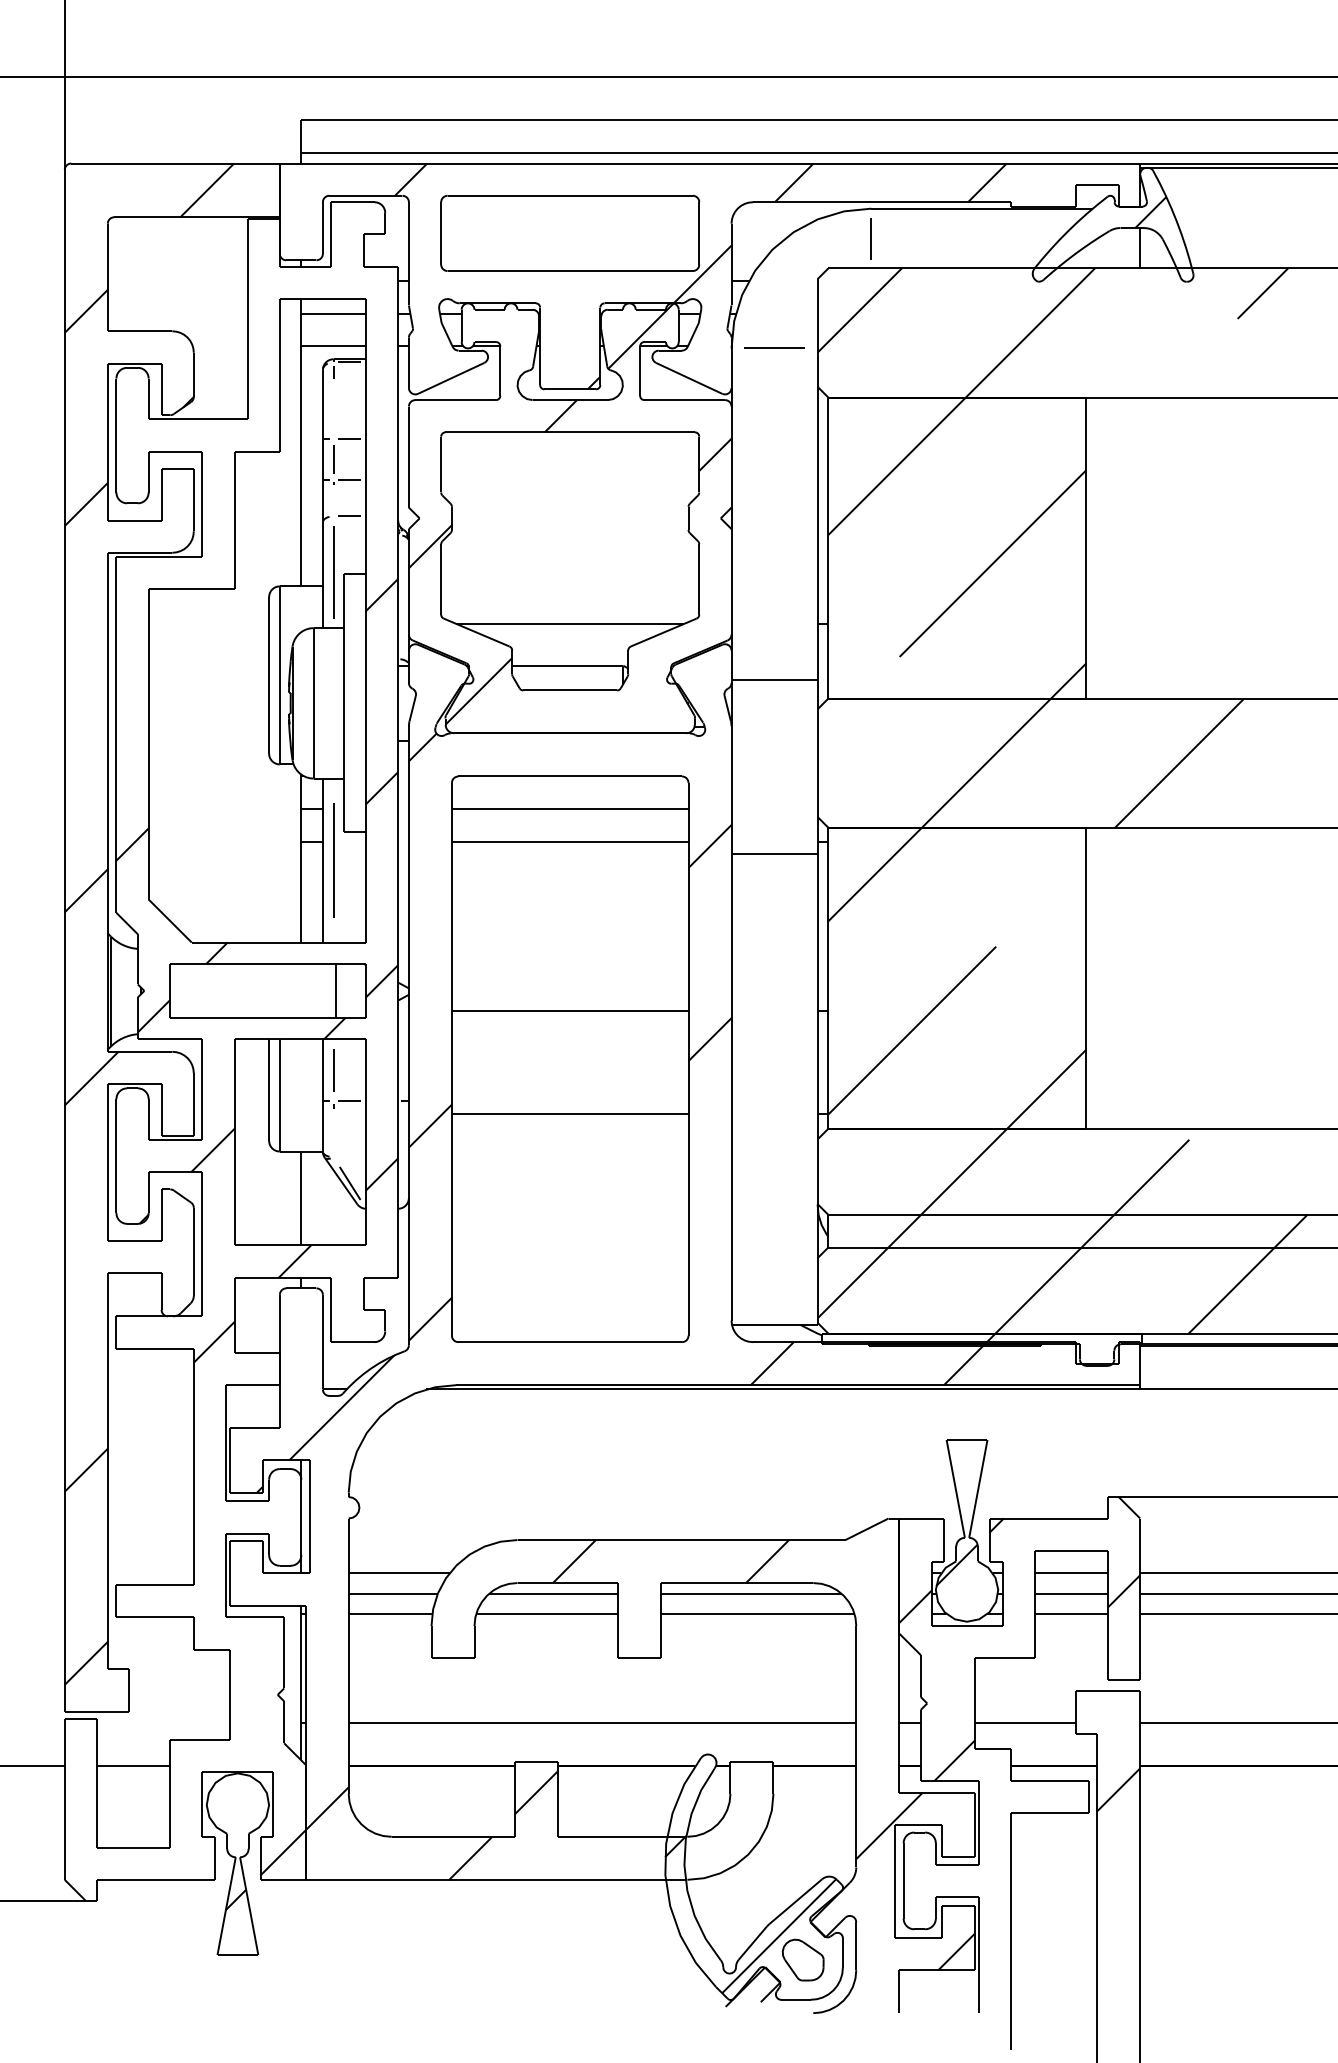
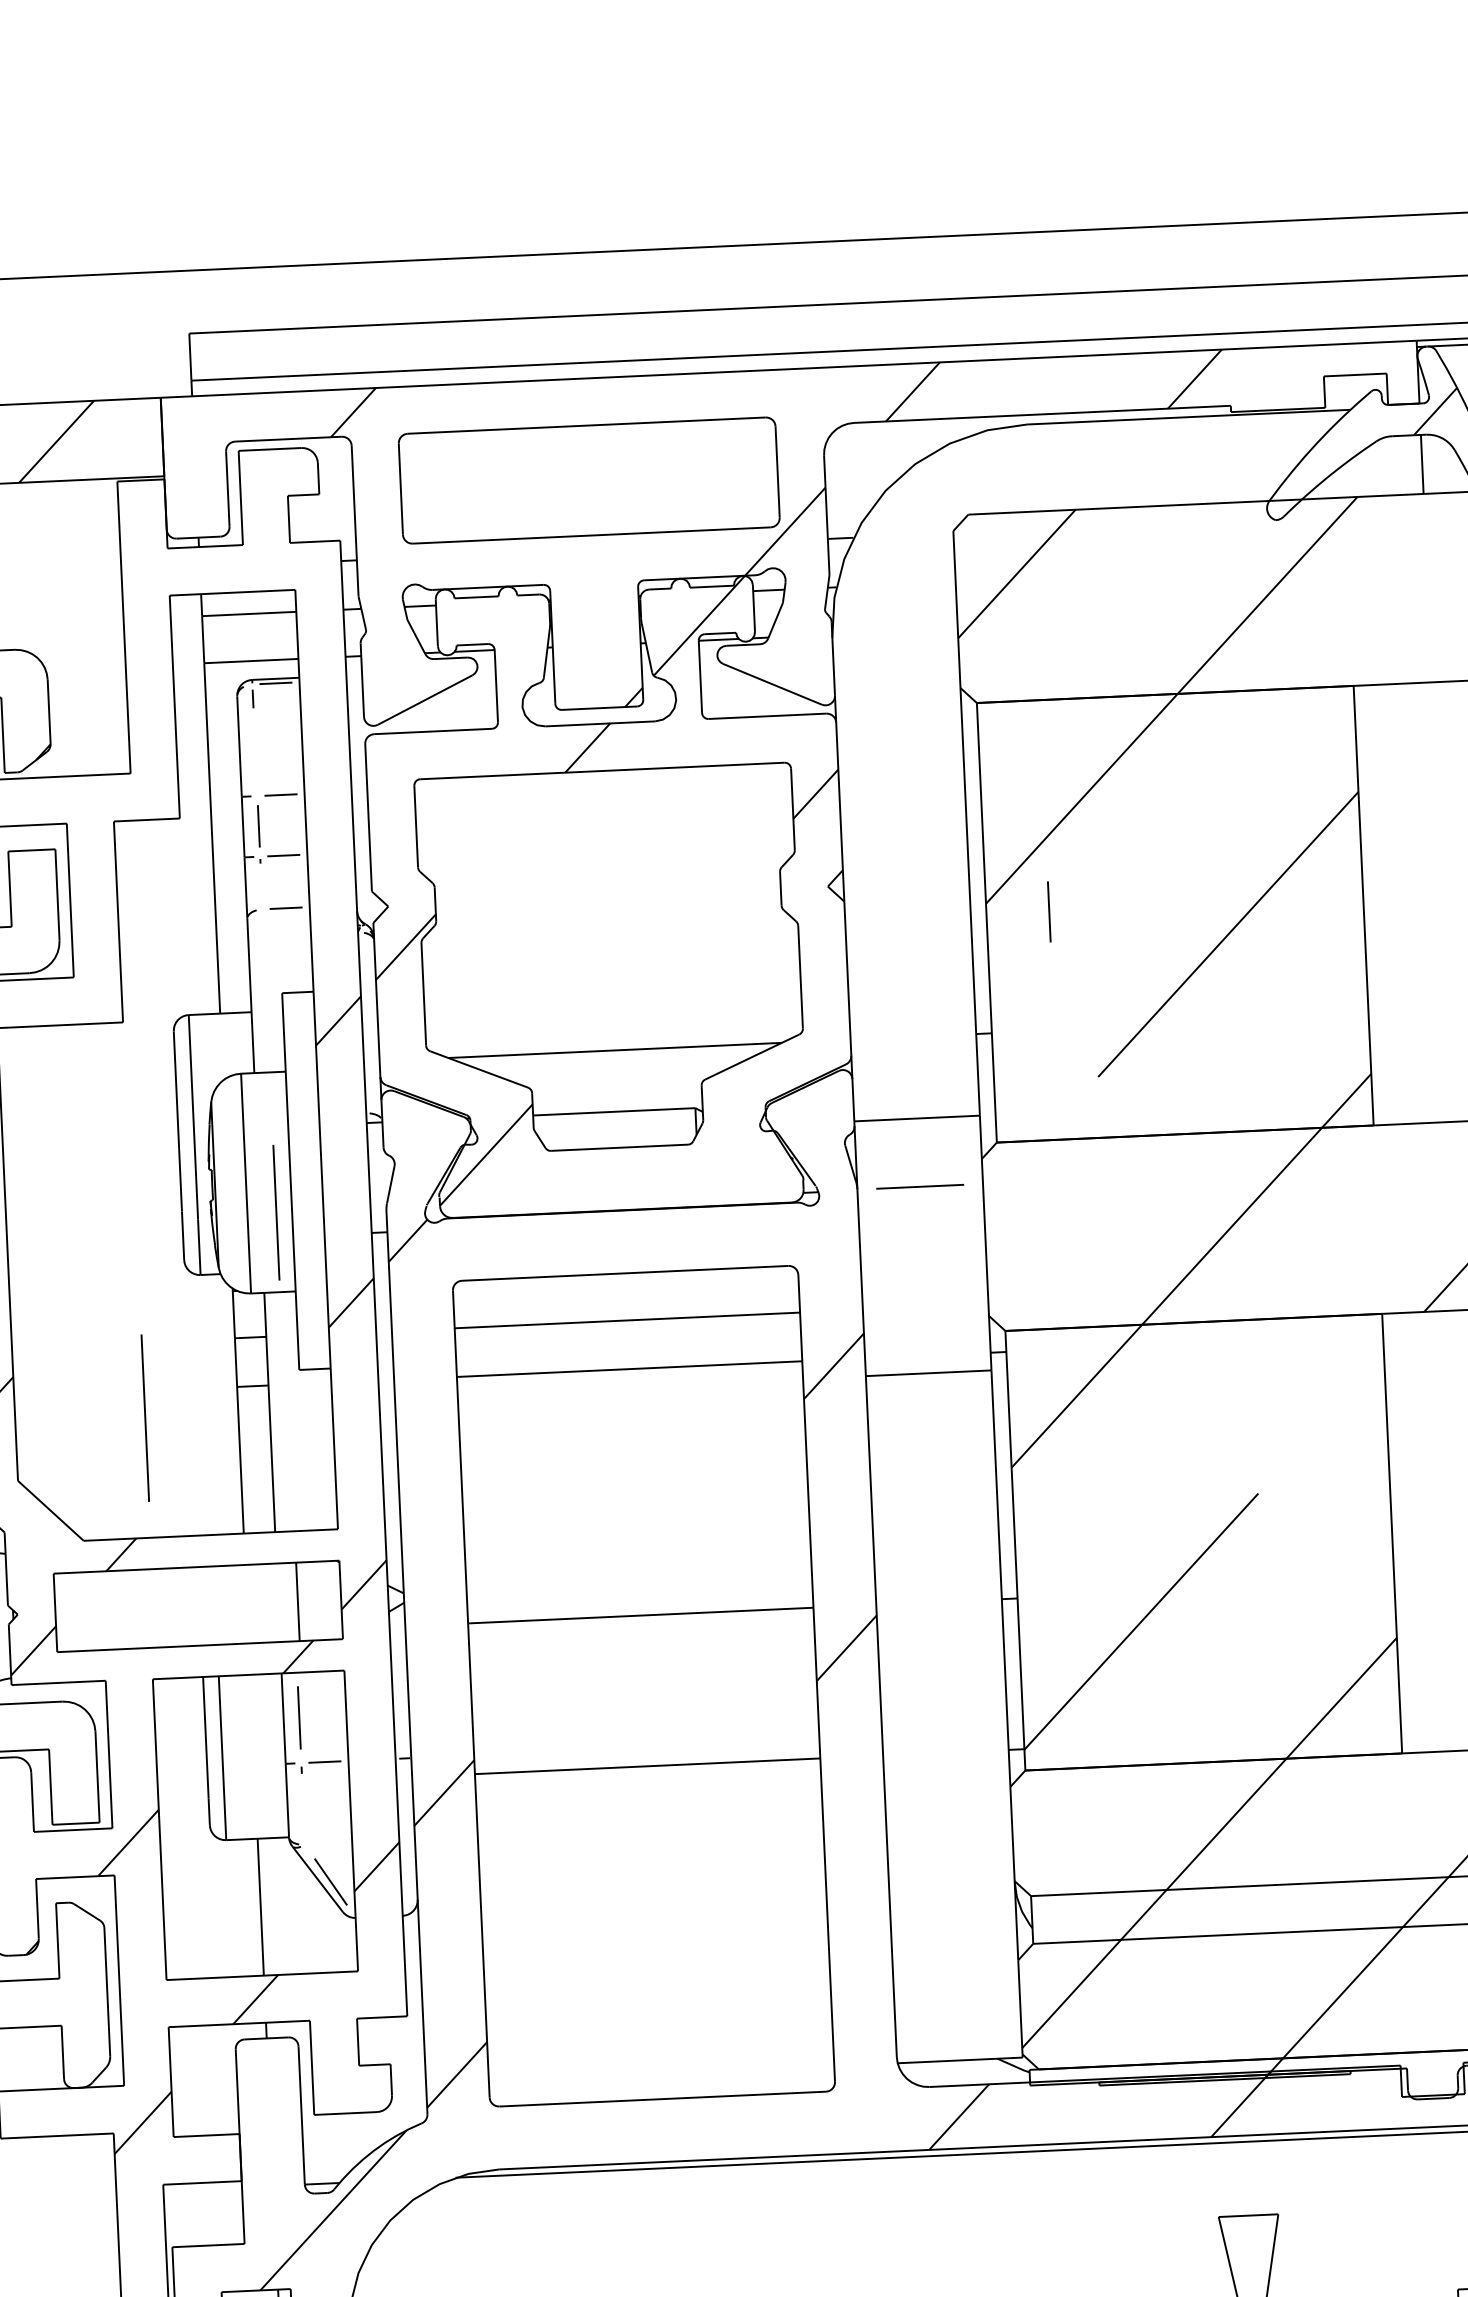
line: (870, 238) -> (1048, 911), moved
line: (774, 347) -> (920, 1185), moved
line: (333, 572) -> (276, 1213), moved
line: (333, 860) -> (145, 1418), moved

